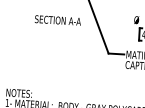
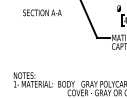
text: (58, 20) -> (42, 12), moved

